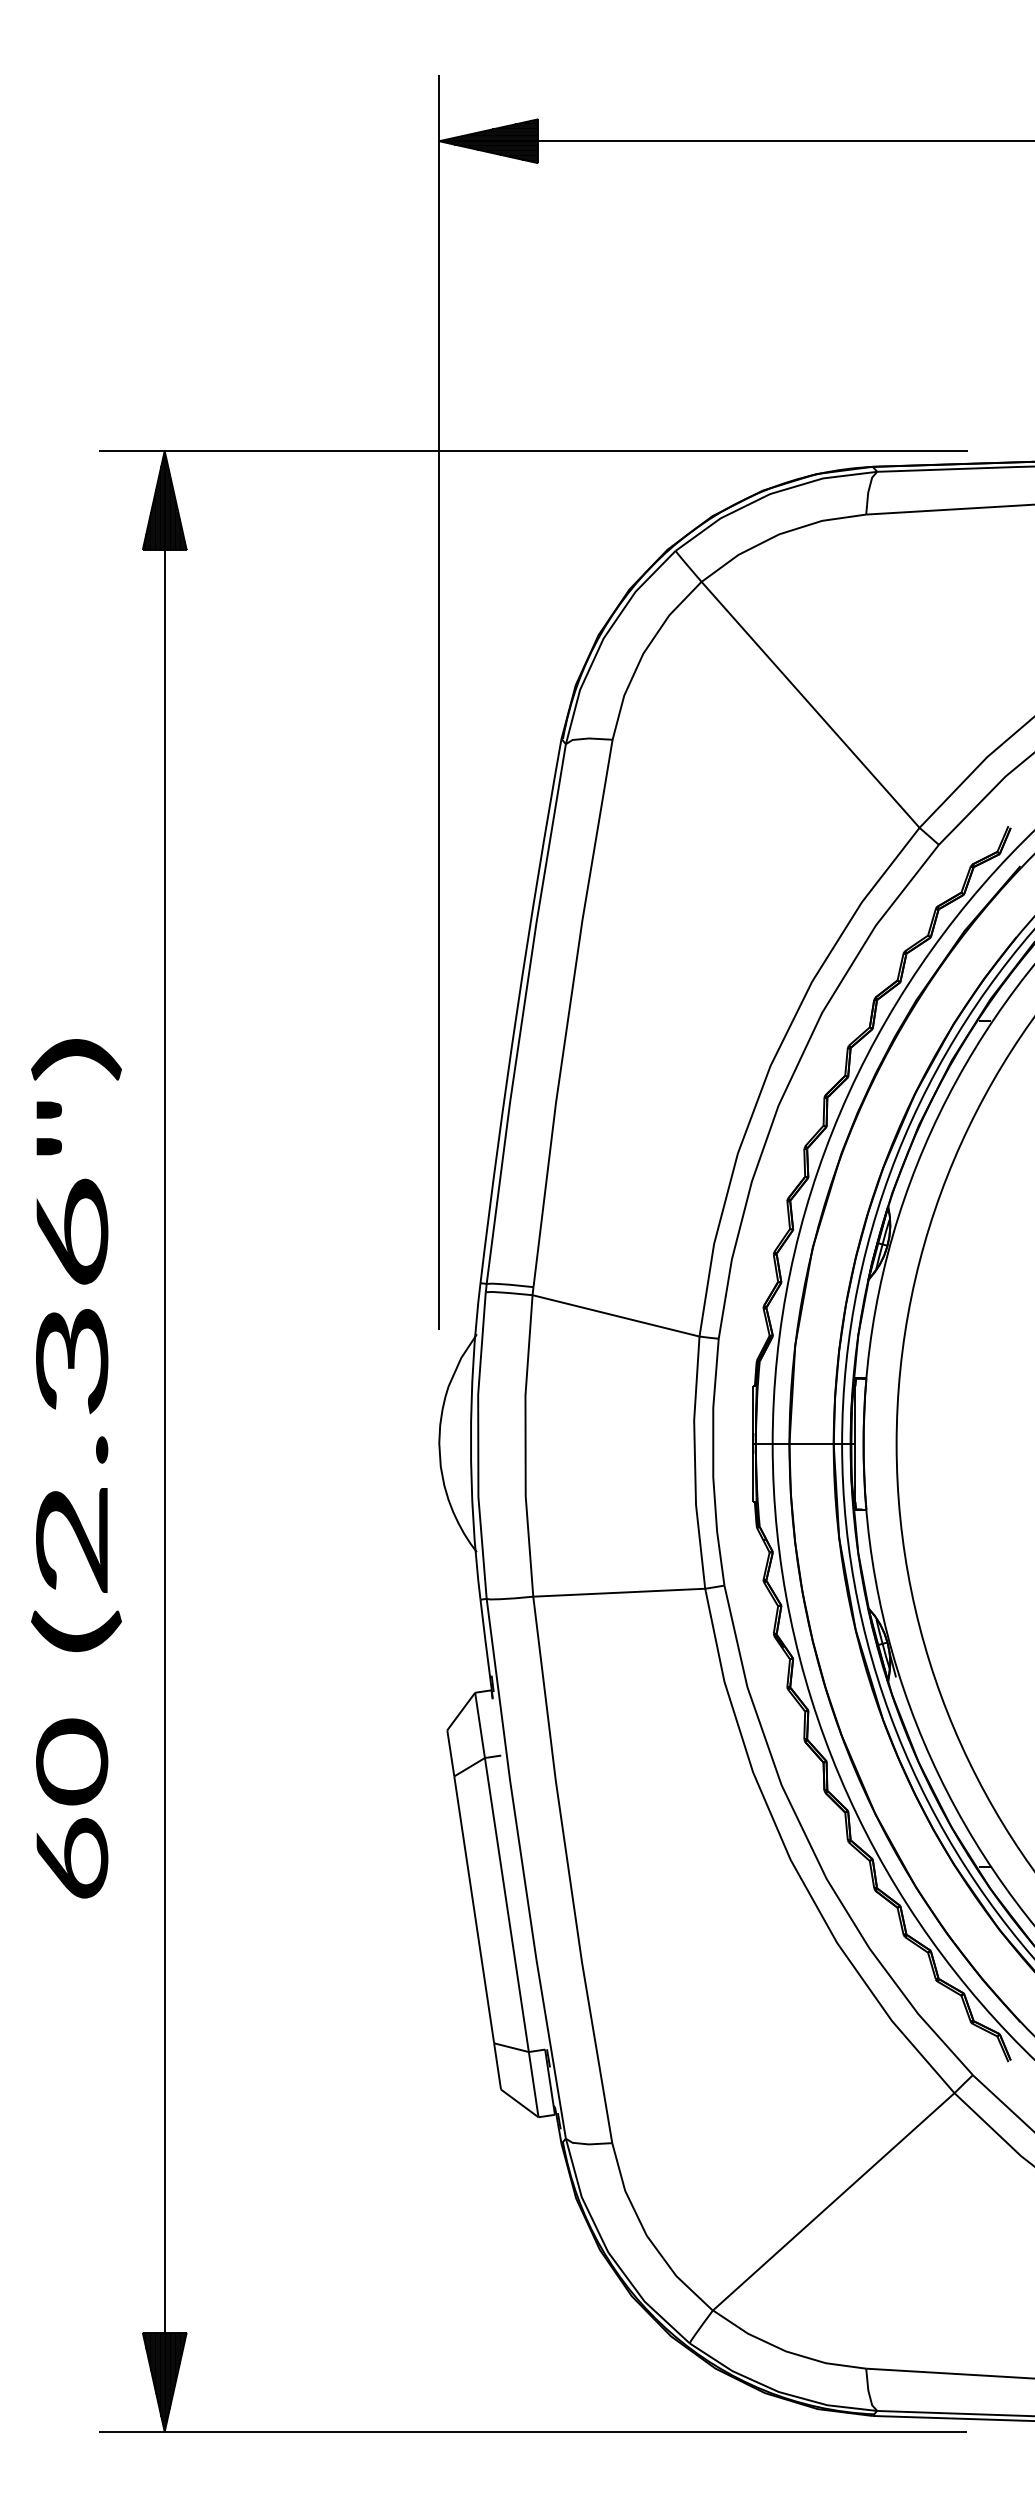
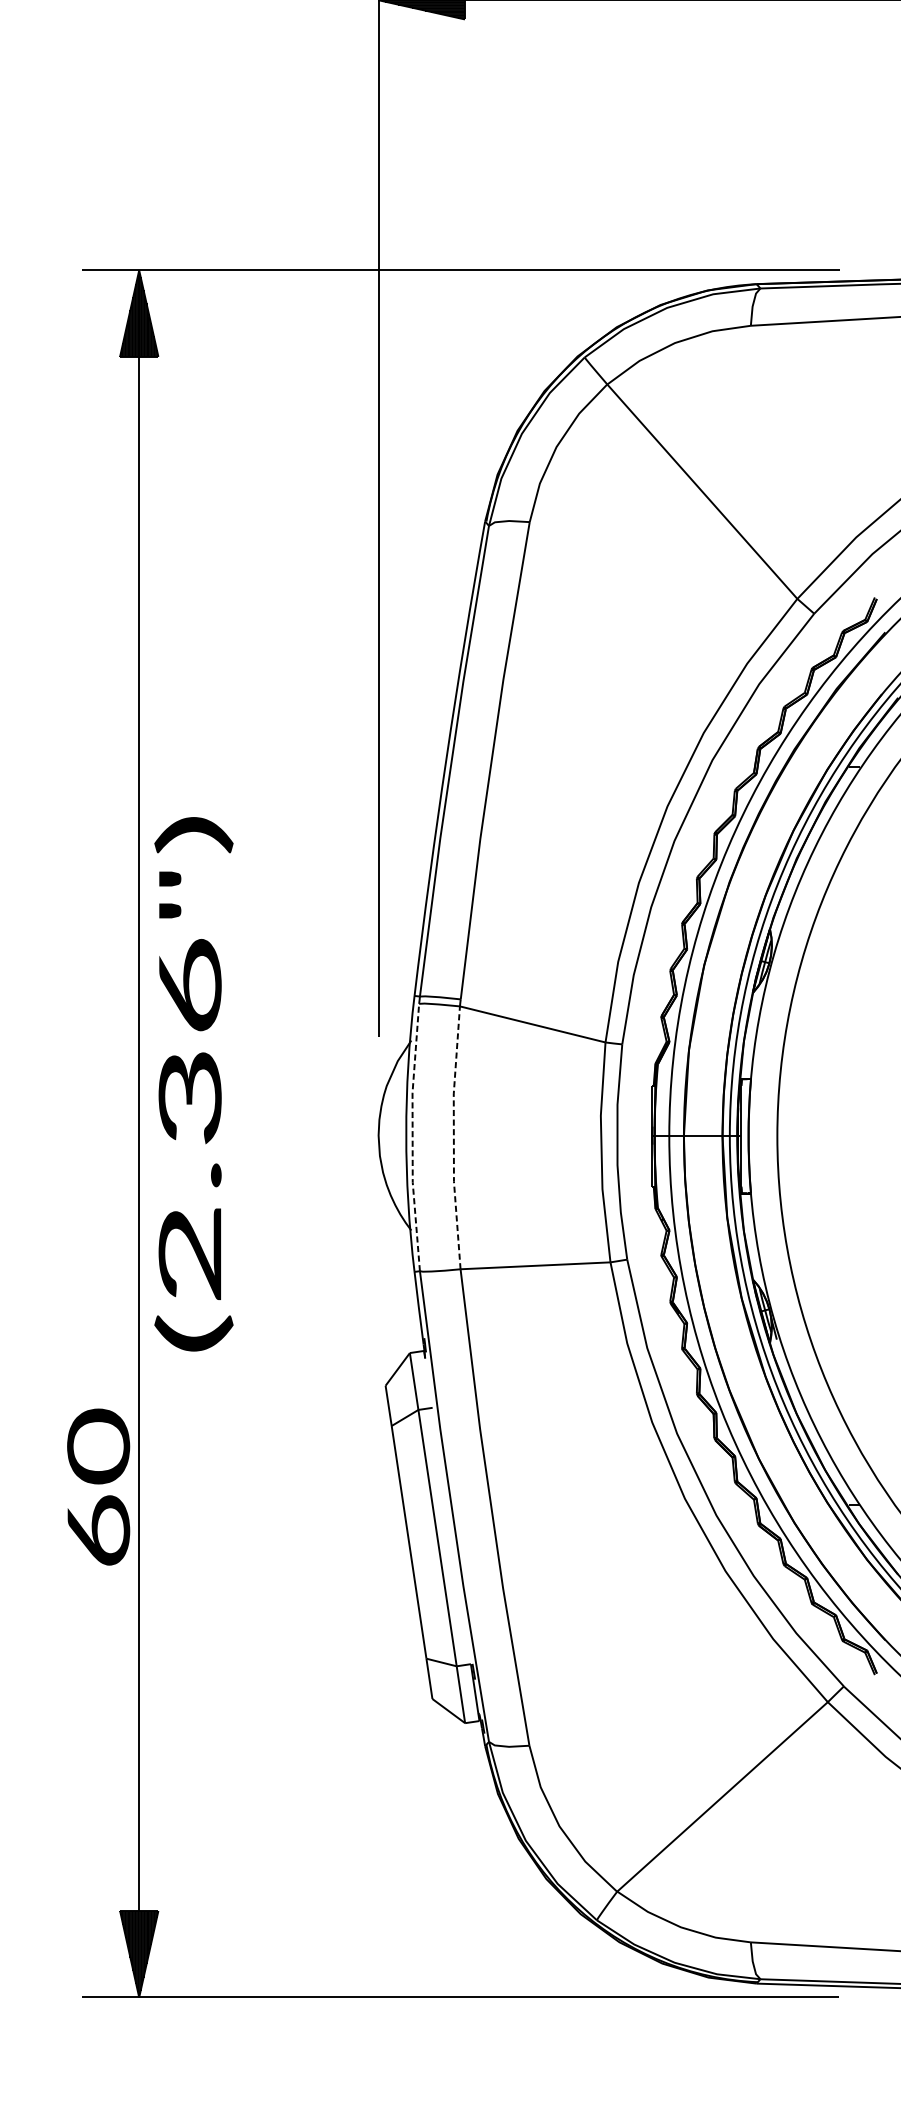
text: (76, 1345) -> (193, 1084), moved
line: (478, 1445) -> (412, 1137), solid -> dashed
line: (525, 1445) -> (453, 1137), solid -> dashed
text: (72, 1808) -> (98, 1487), moved

